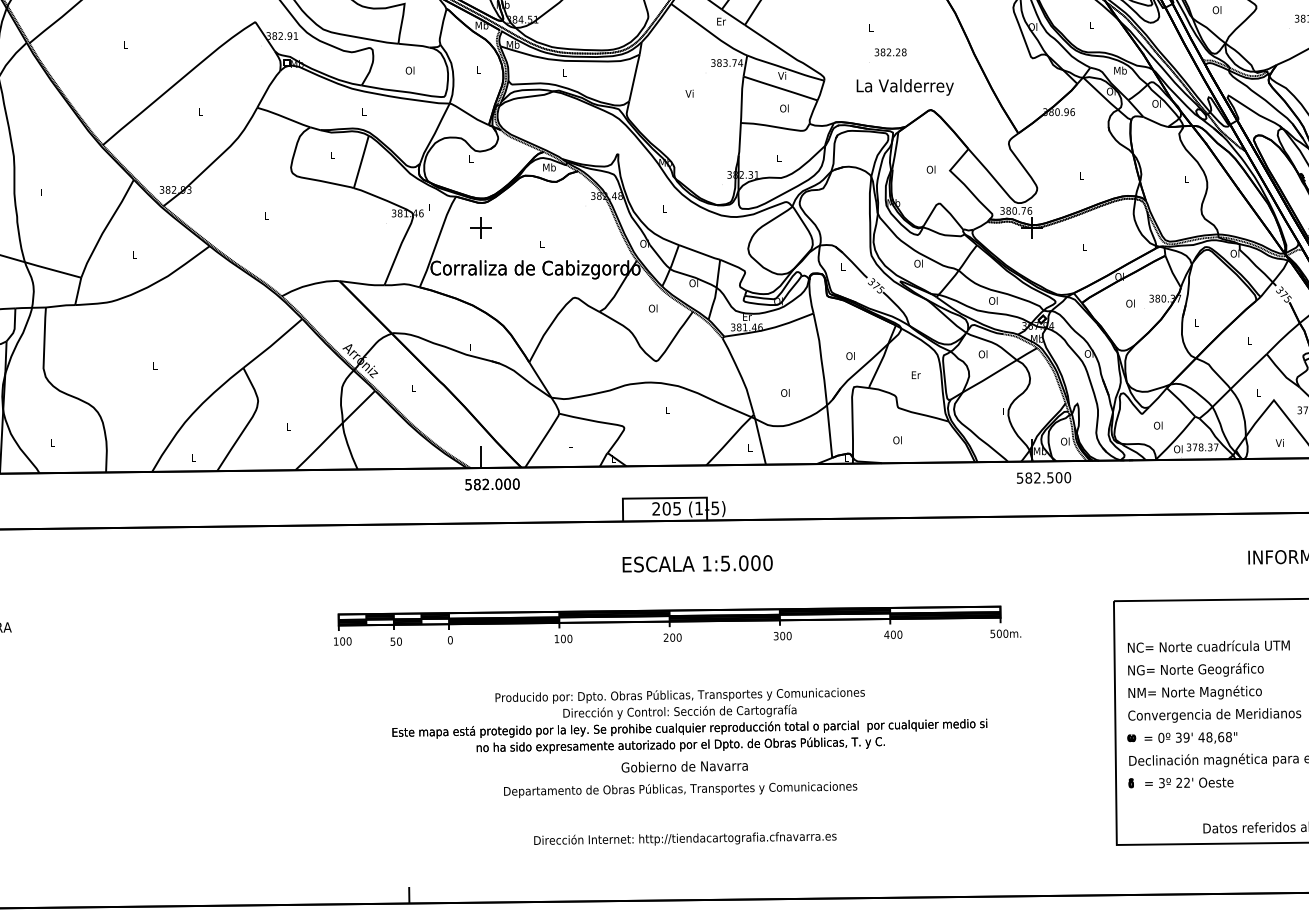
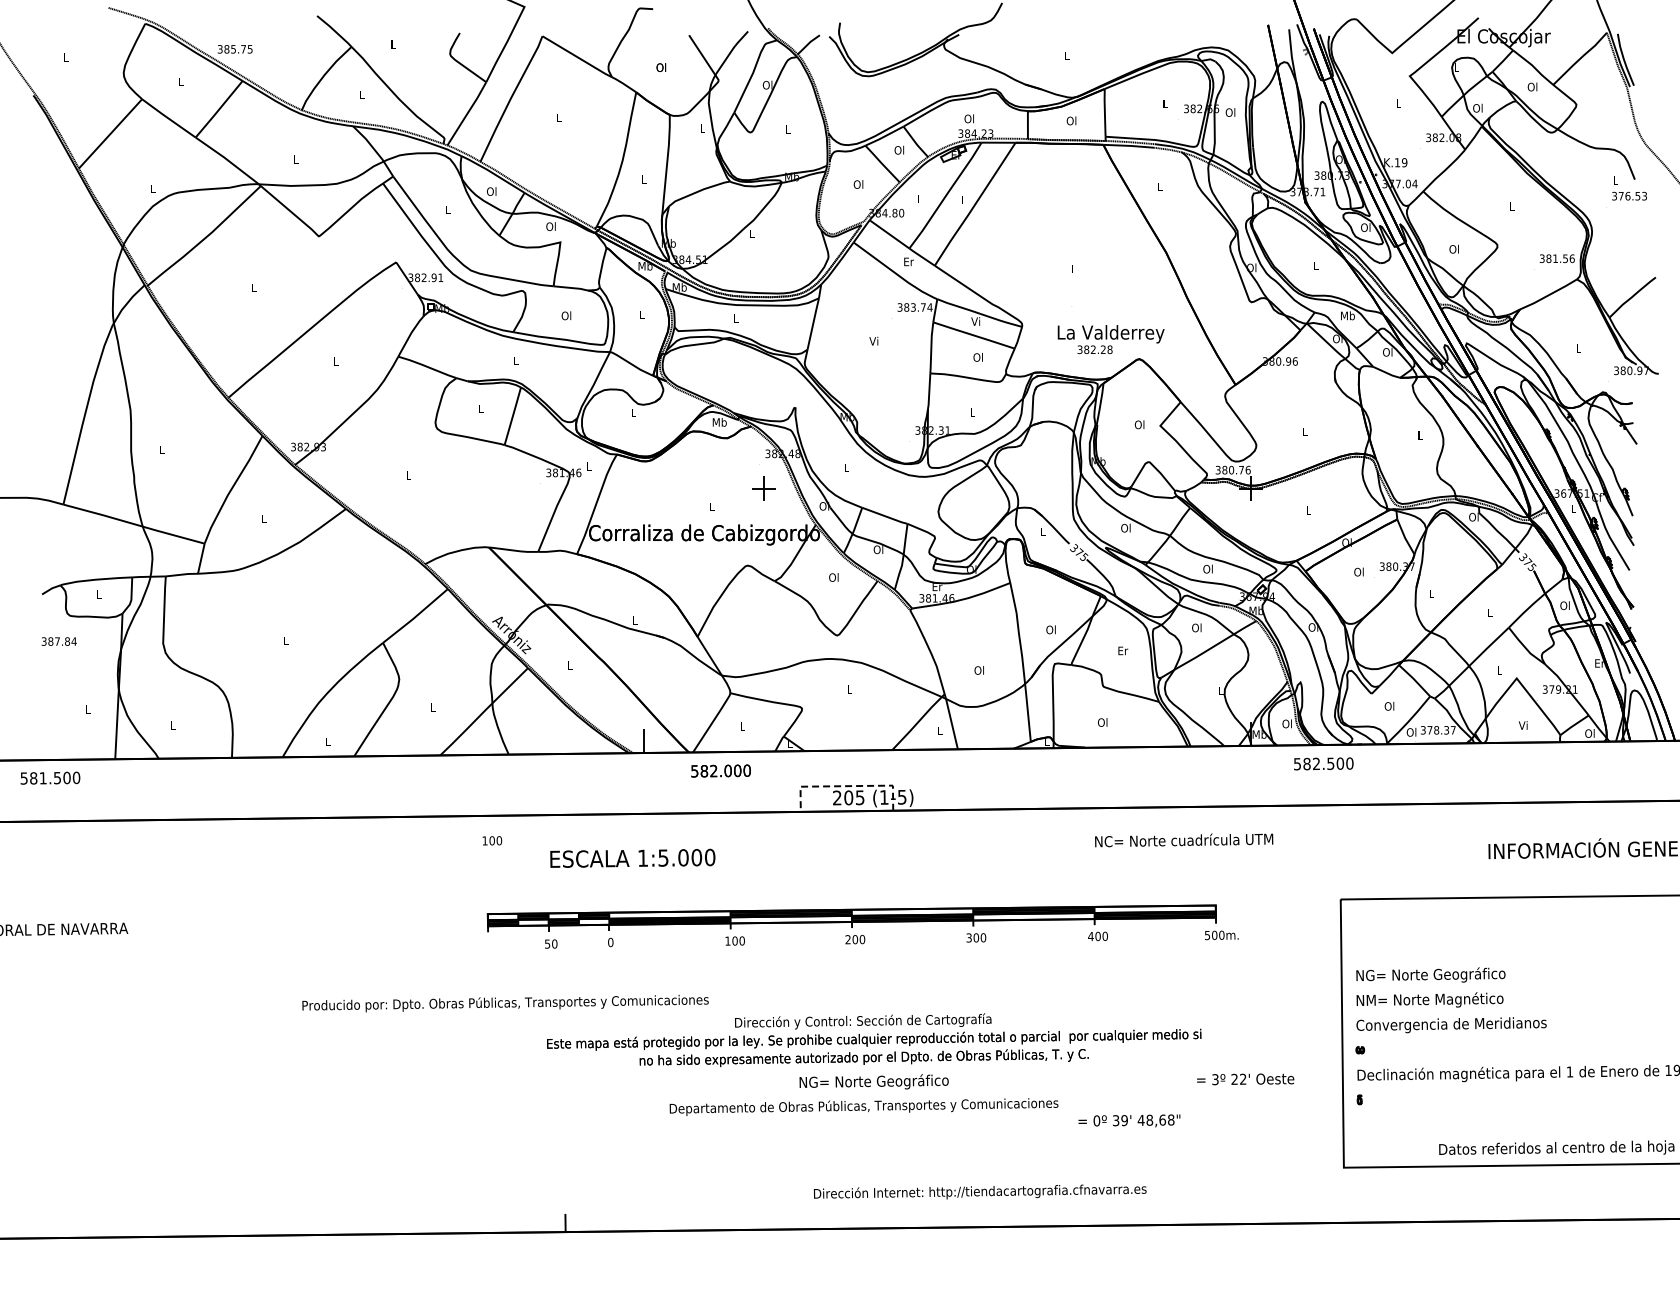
text: (890, 52) -> (1094, 349), moved
part: (480, 227) -> (763, 488), moved
text: (1043, 477) -> (1323, 763), moved
text: (491, 483) -> (720, 770), moved
line: (664, 498) -> (846, 786), solid -> dashed
text: (697, 563) -> (632, 857), moved
text: (342, 641) -> (492, 840), moved
text: (1209, 646) -> (1184, 840), moved
text: (680, 695) -> (505, 1003), moved
text: (1190, 737) -> (1129, 1120), moved
text: (689, 766) -> (873, 1081), Gobierno de Navarra -> NG= Norte Geográfico
text: (1189, 782) -> (1245, 1079), moved
text: (685, 838) -> (980, 1191), moved

